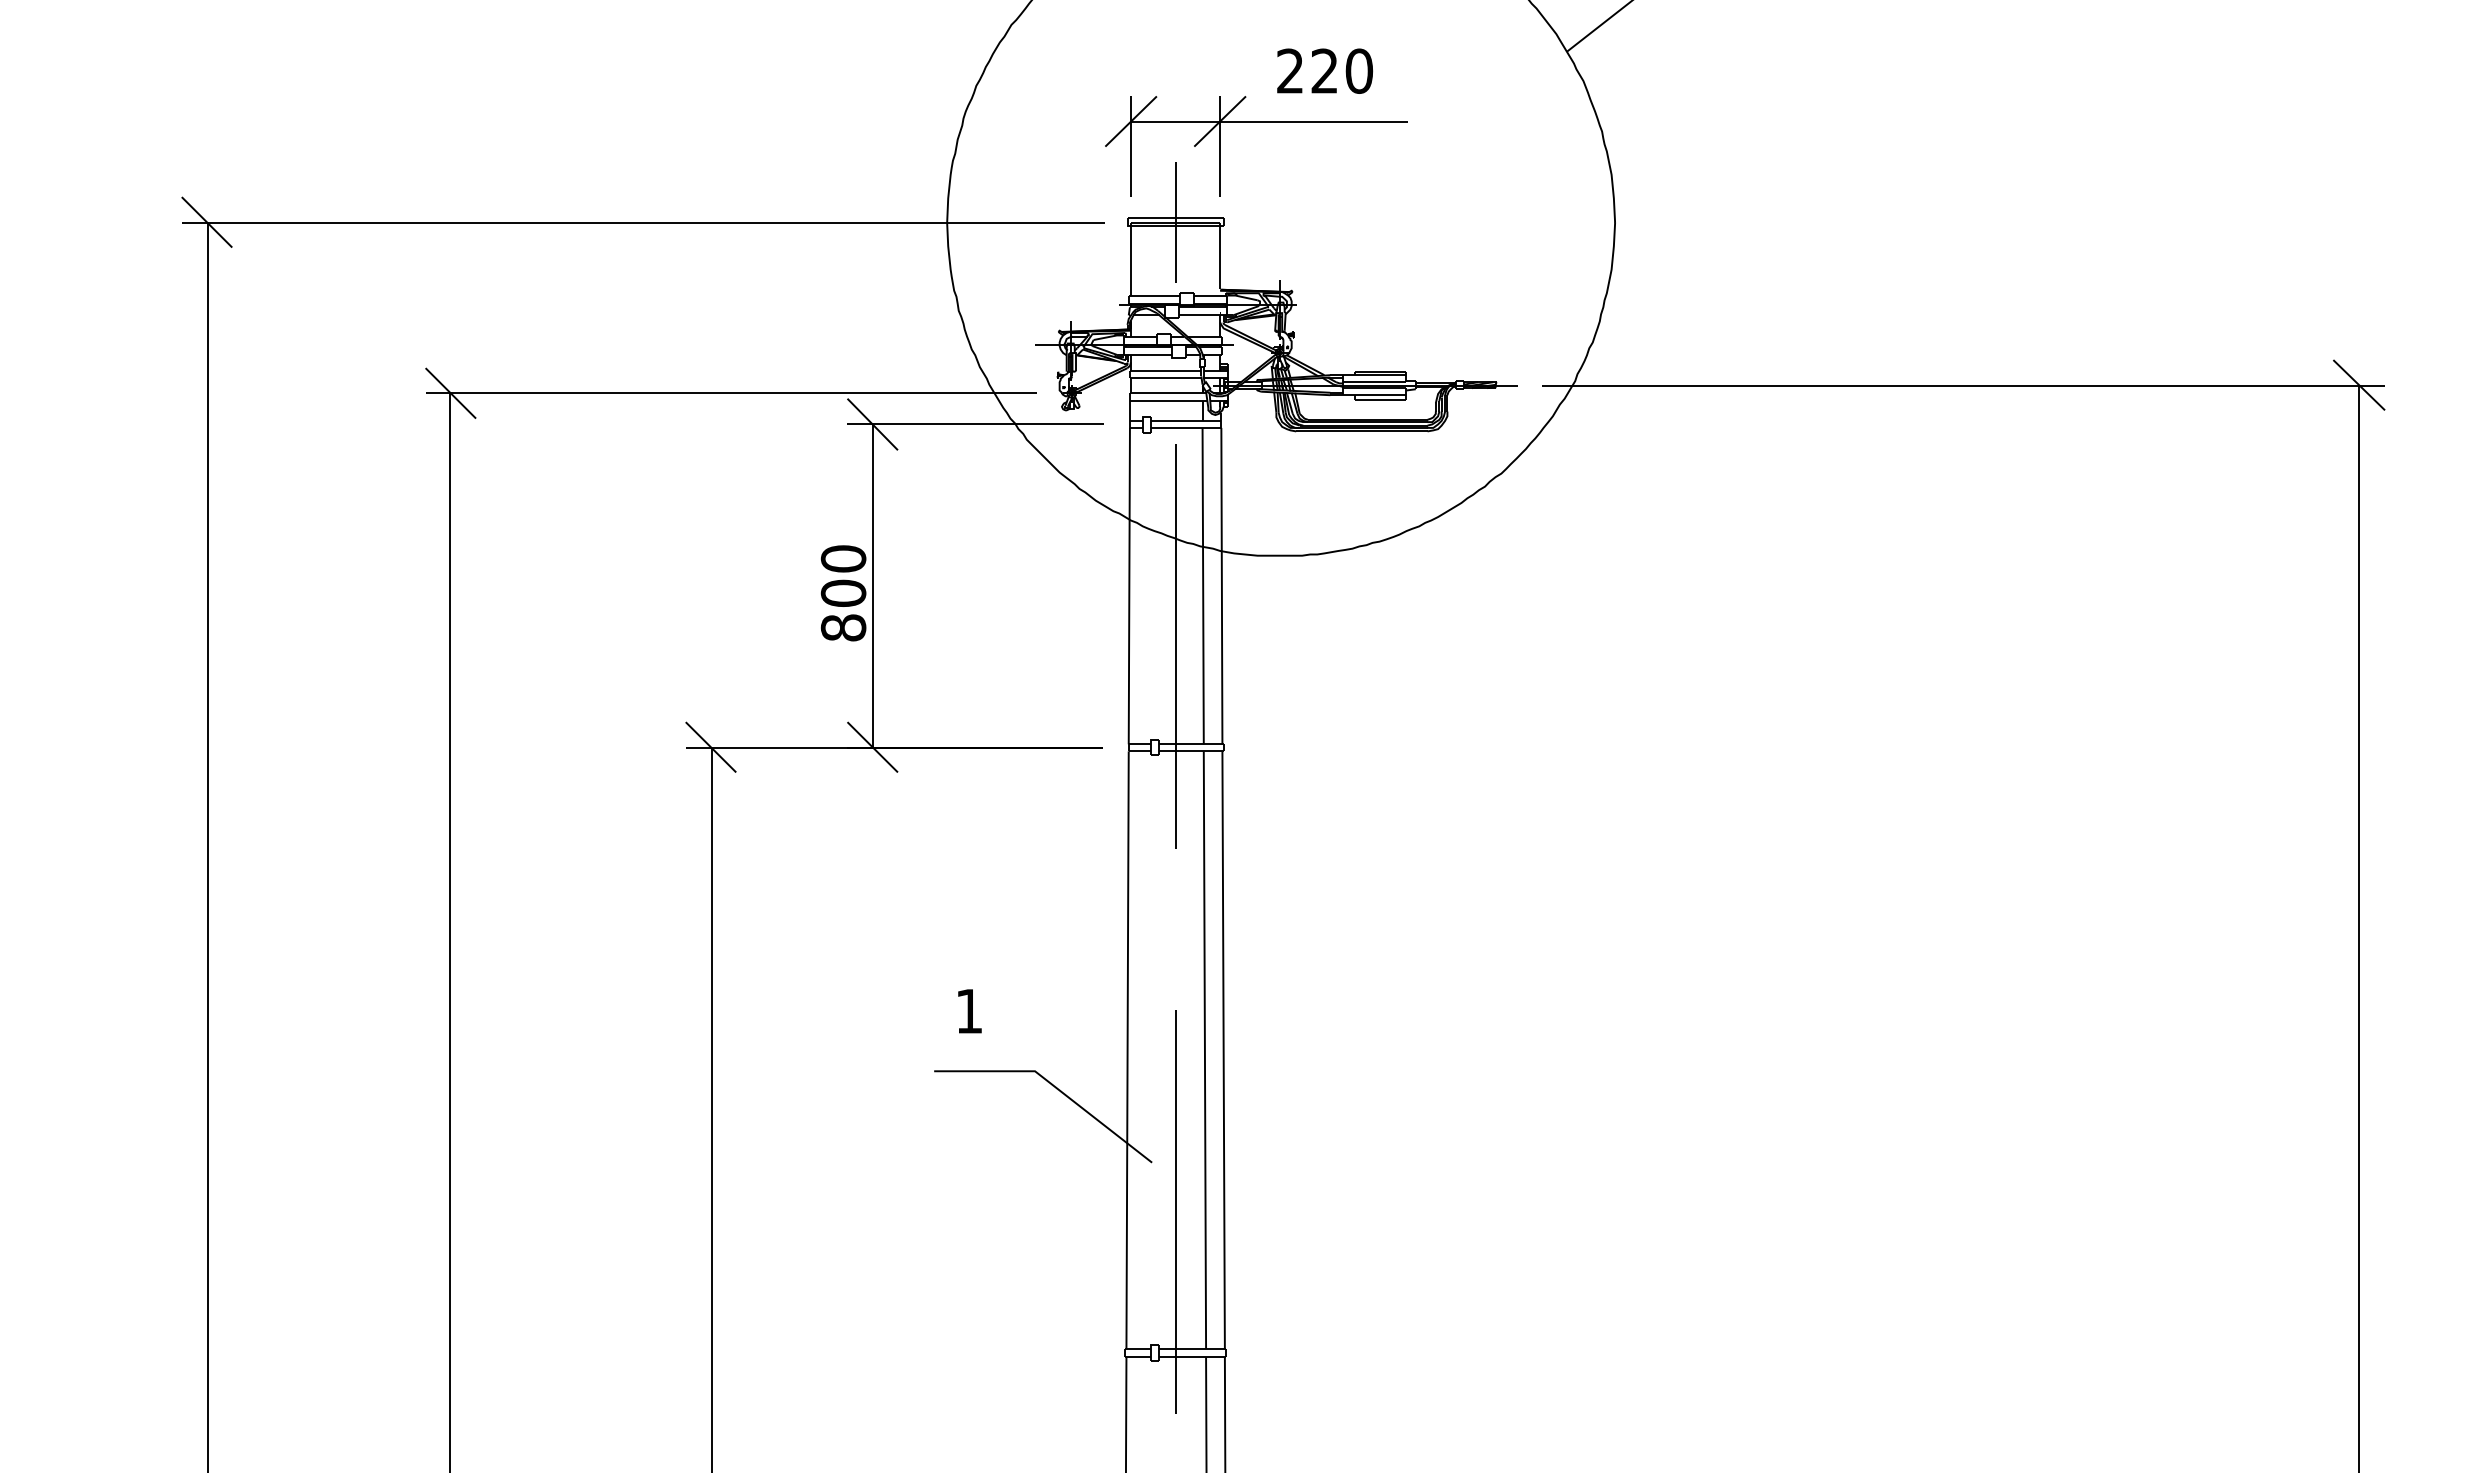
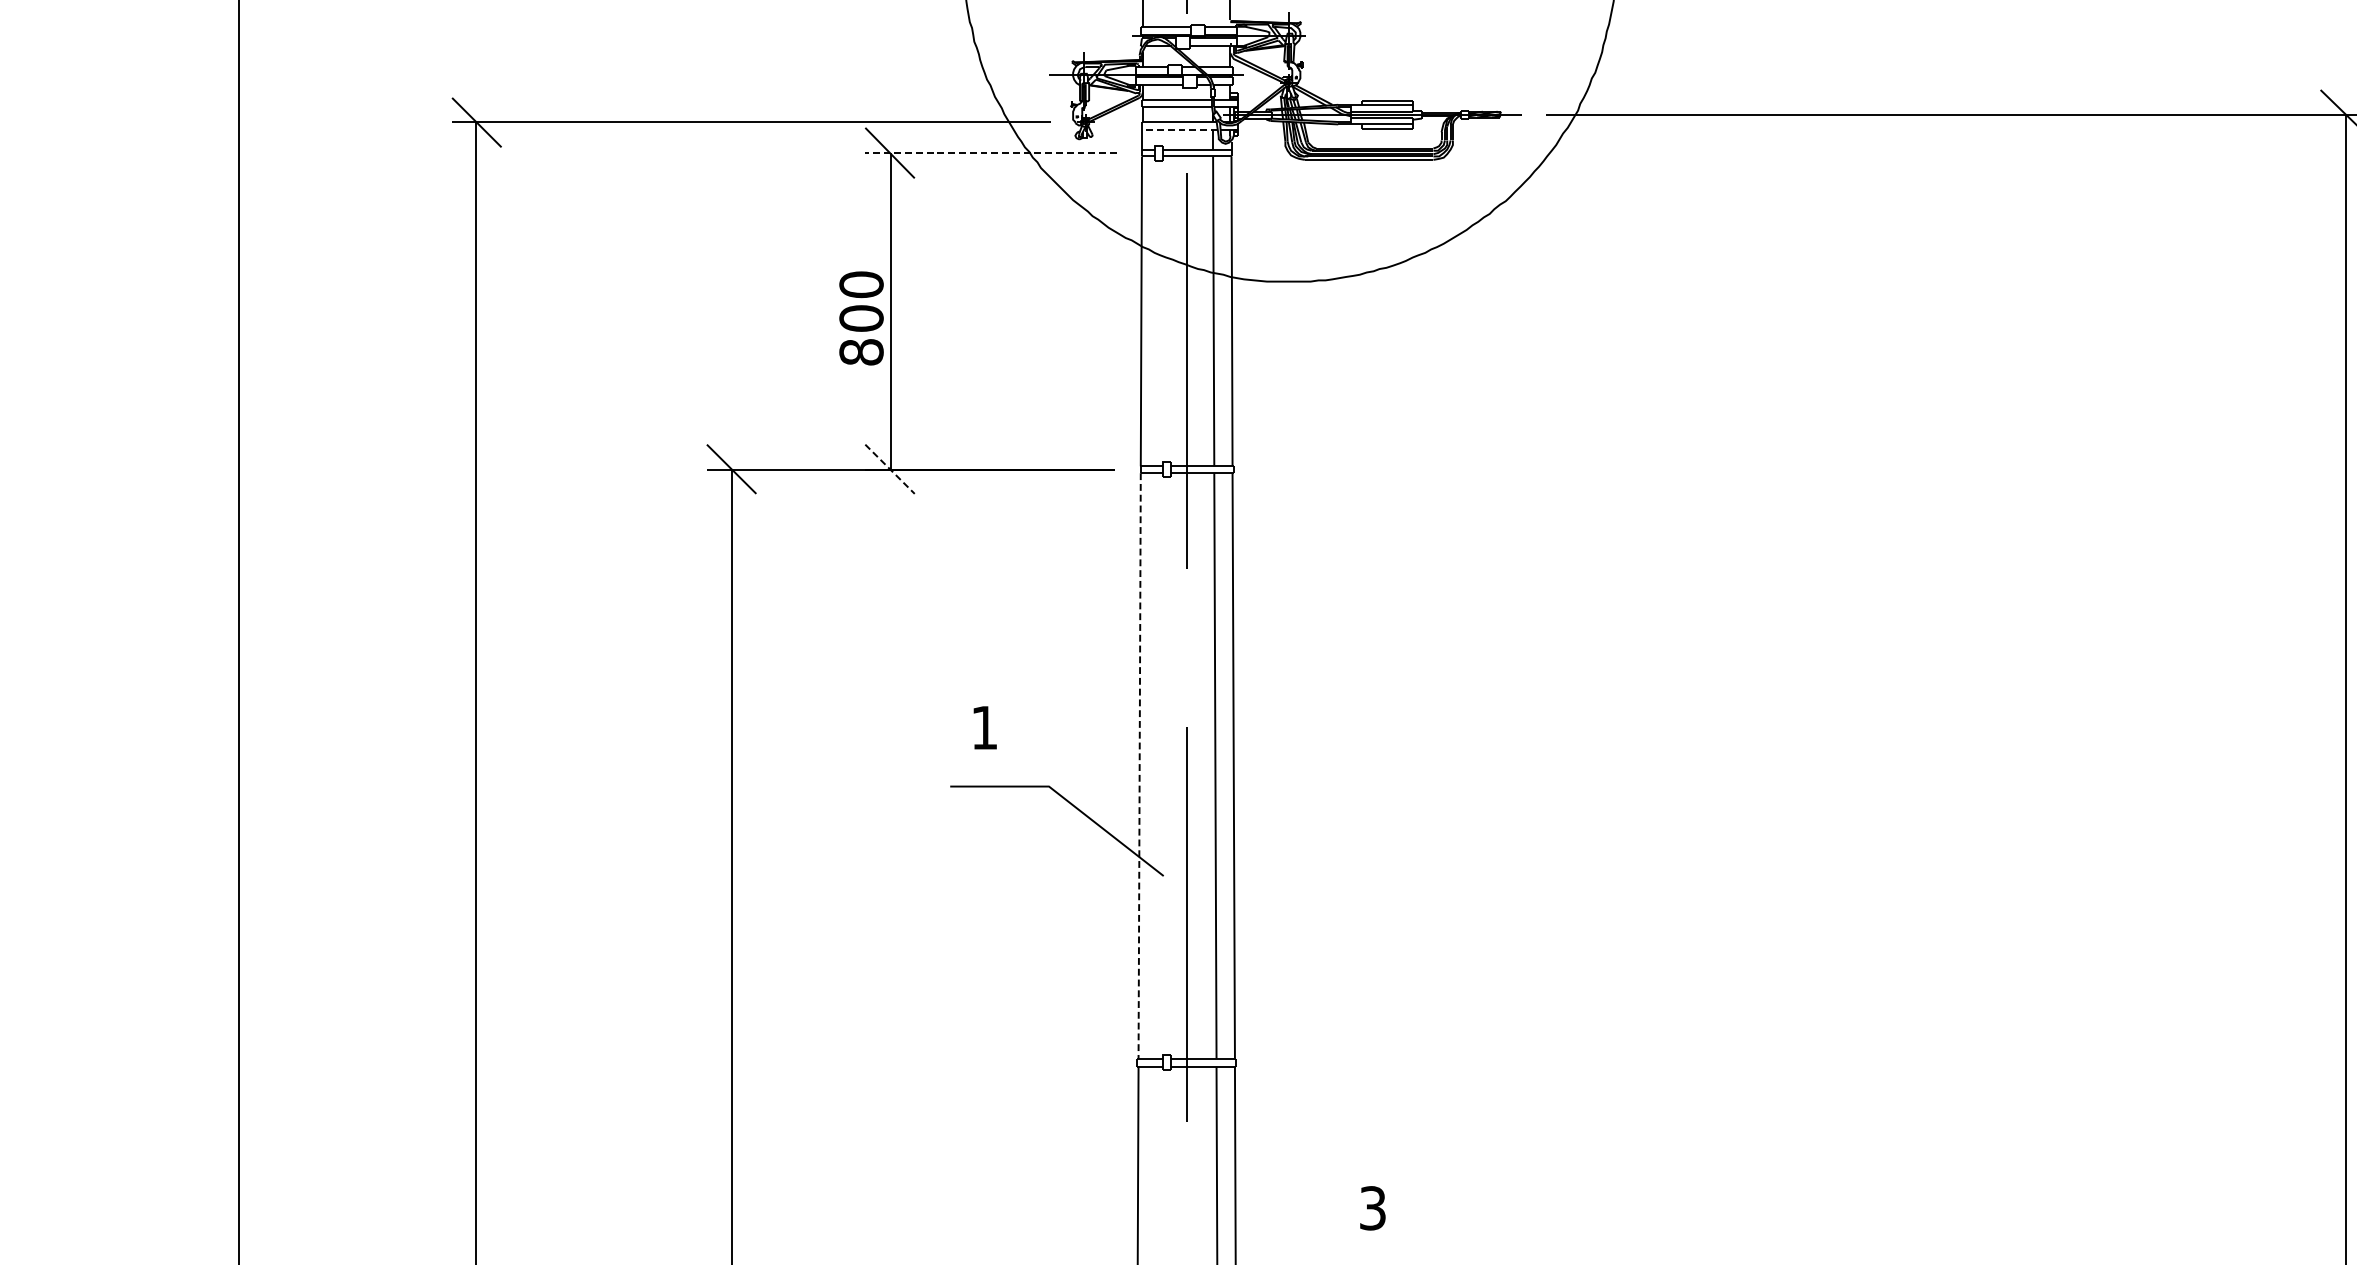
line: (1168, 401) -> (1179, 130), solid -> dashed
line: (975, 424) -> (990, 153), solid -> dashed
line: (872, 747) -> (889, 469), solid -> dashed
line: (1127, 1050) -> (1139, 766), solid -> dashed

